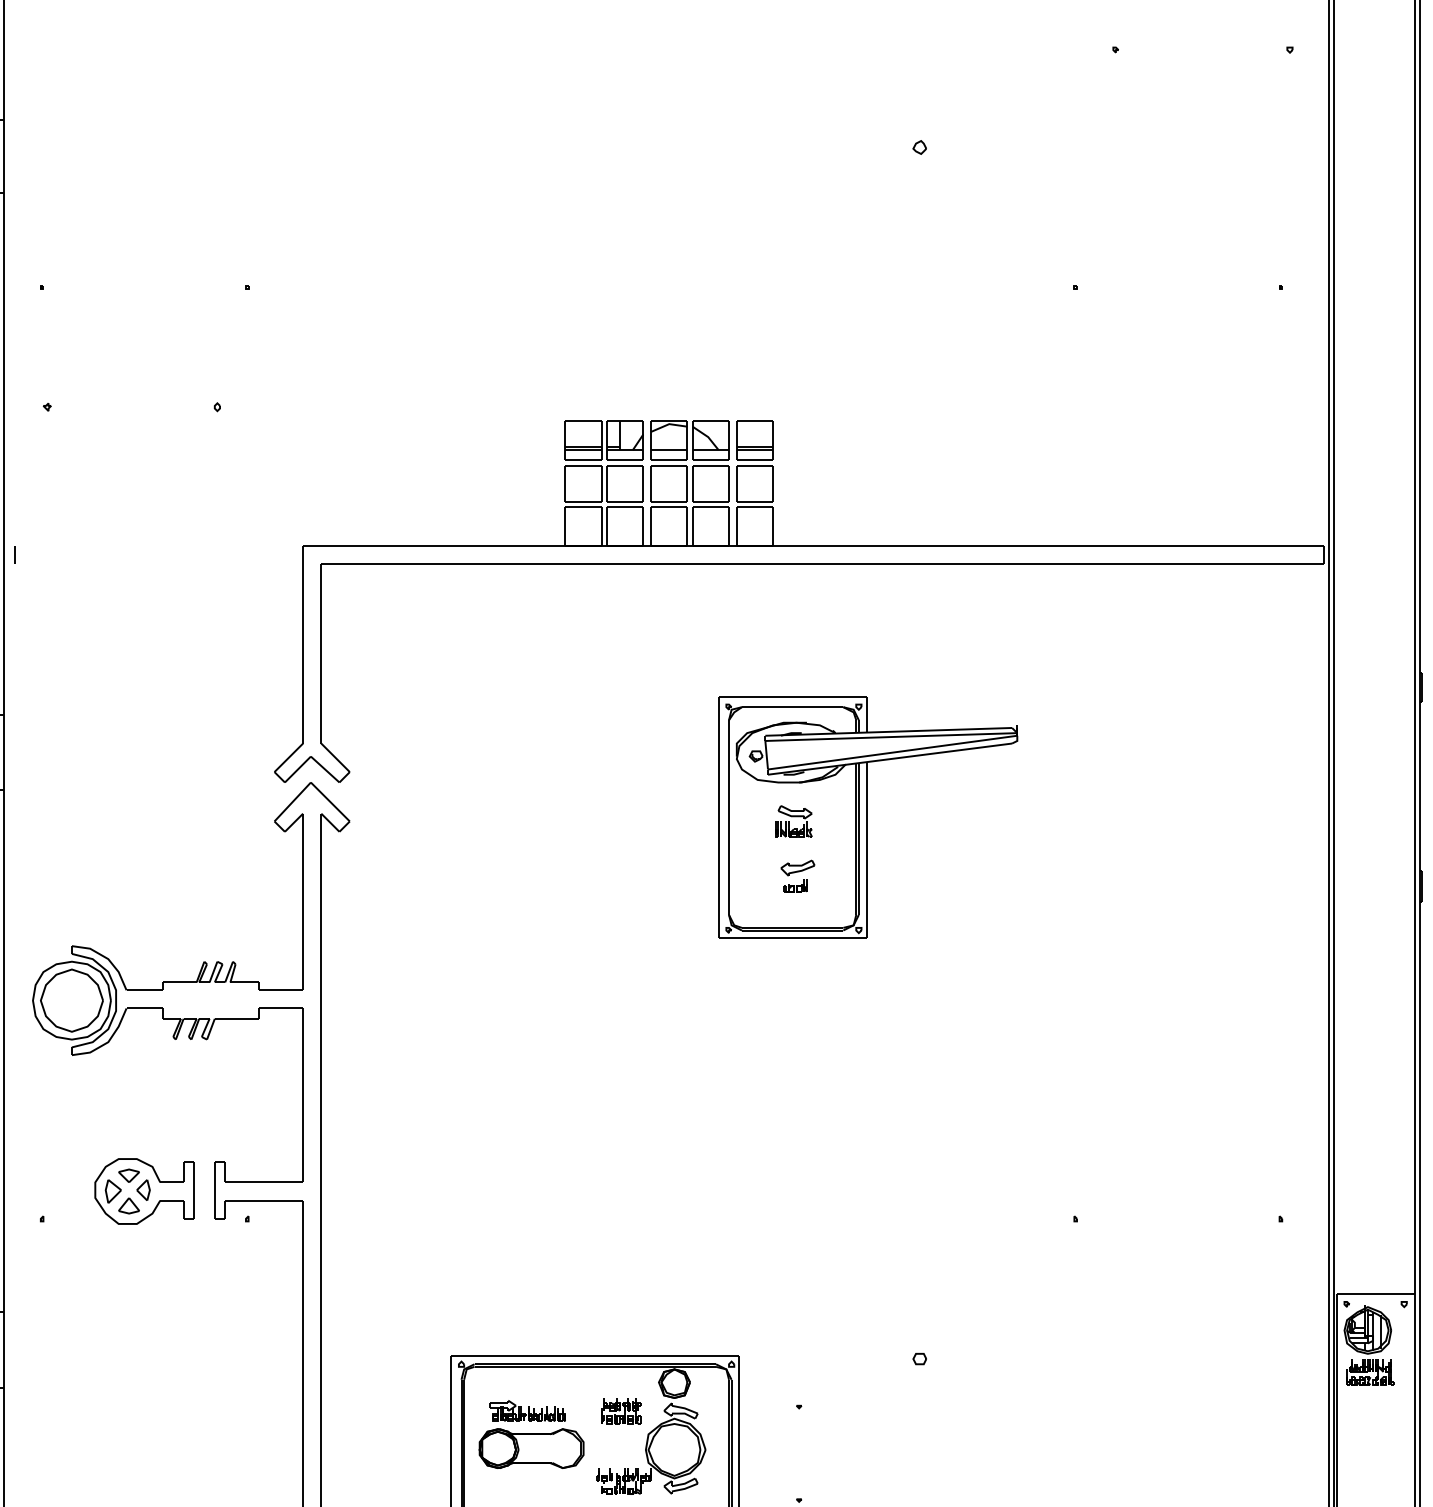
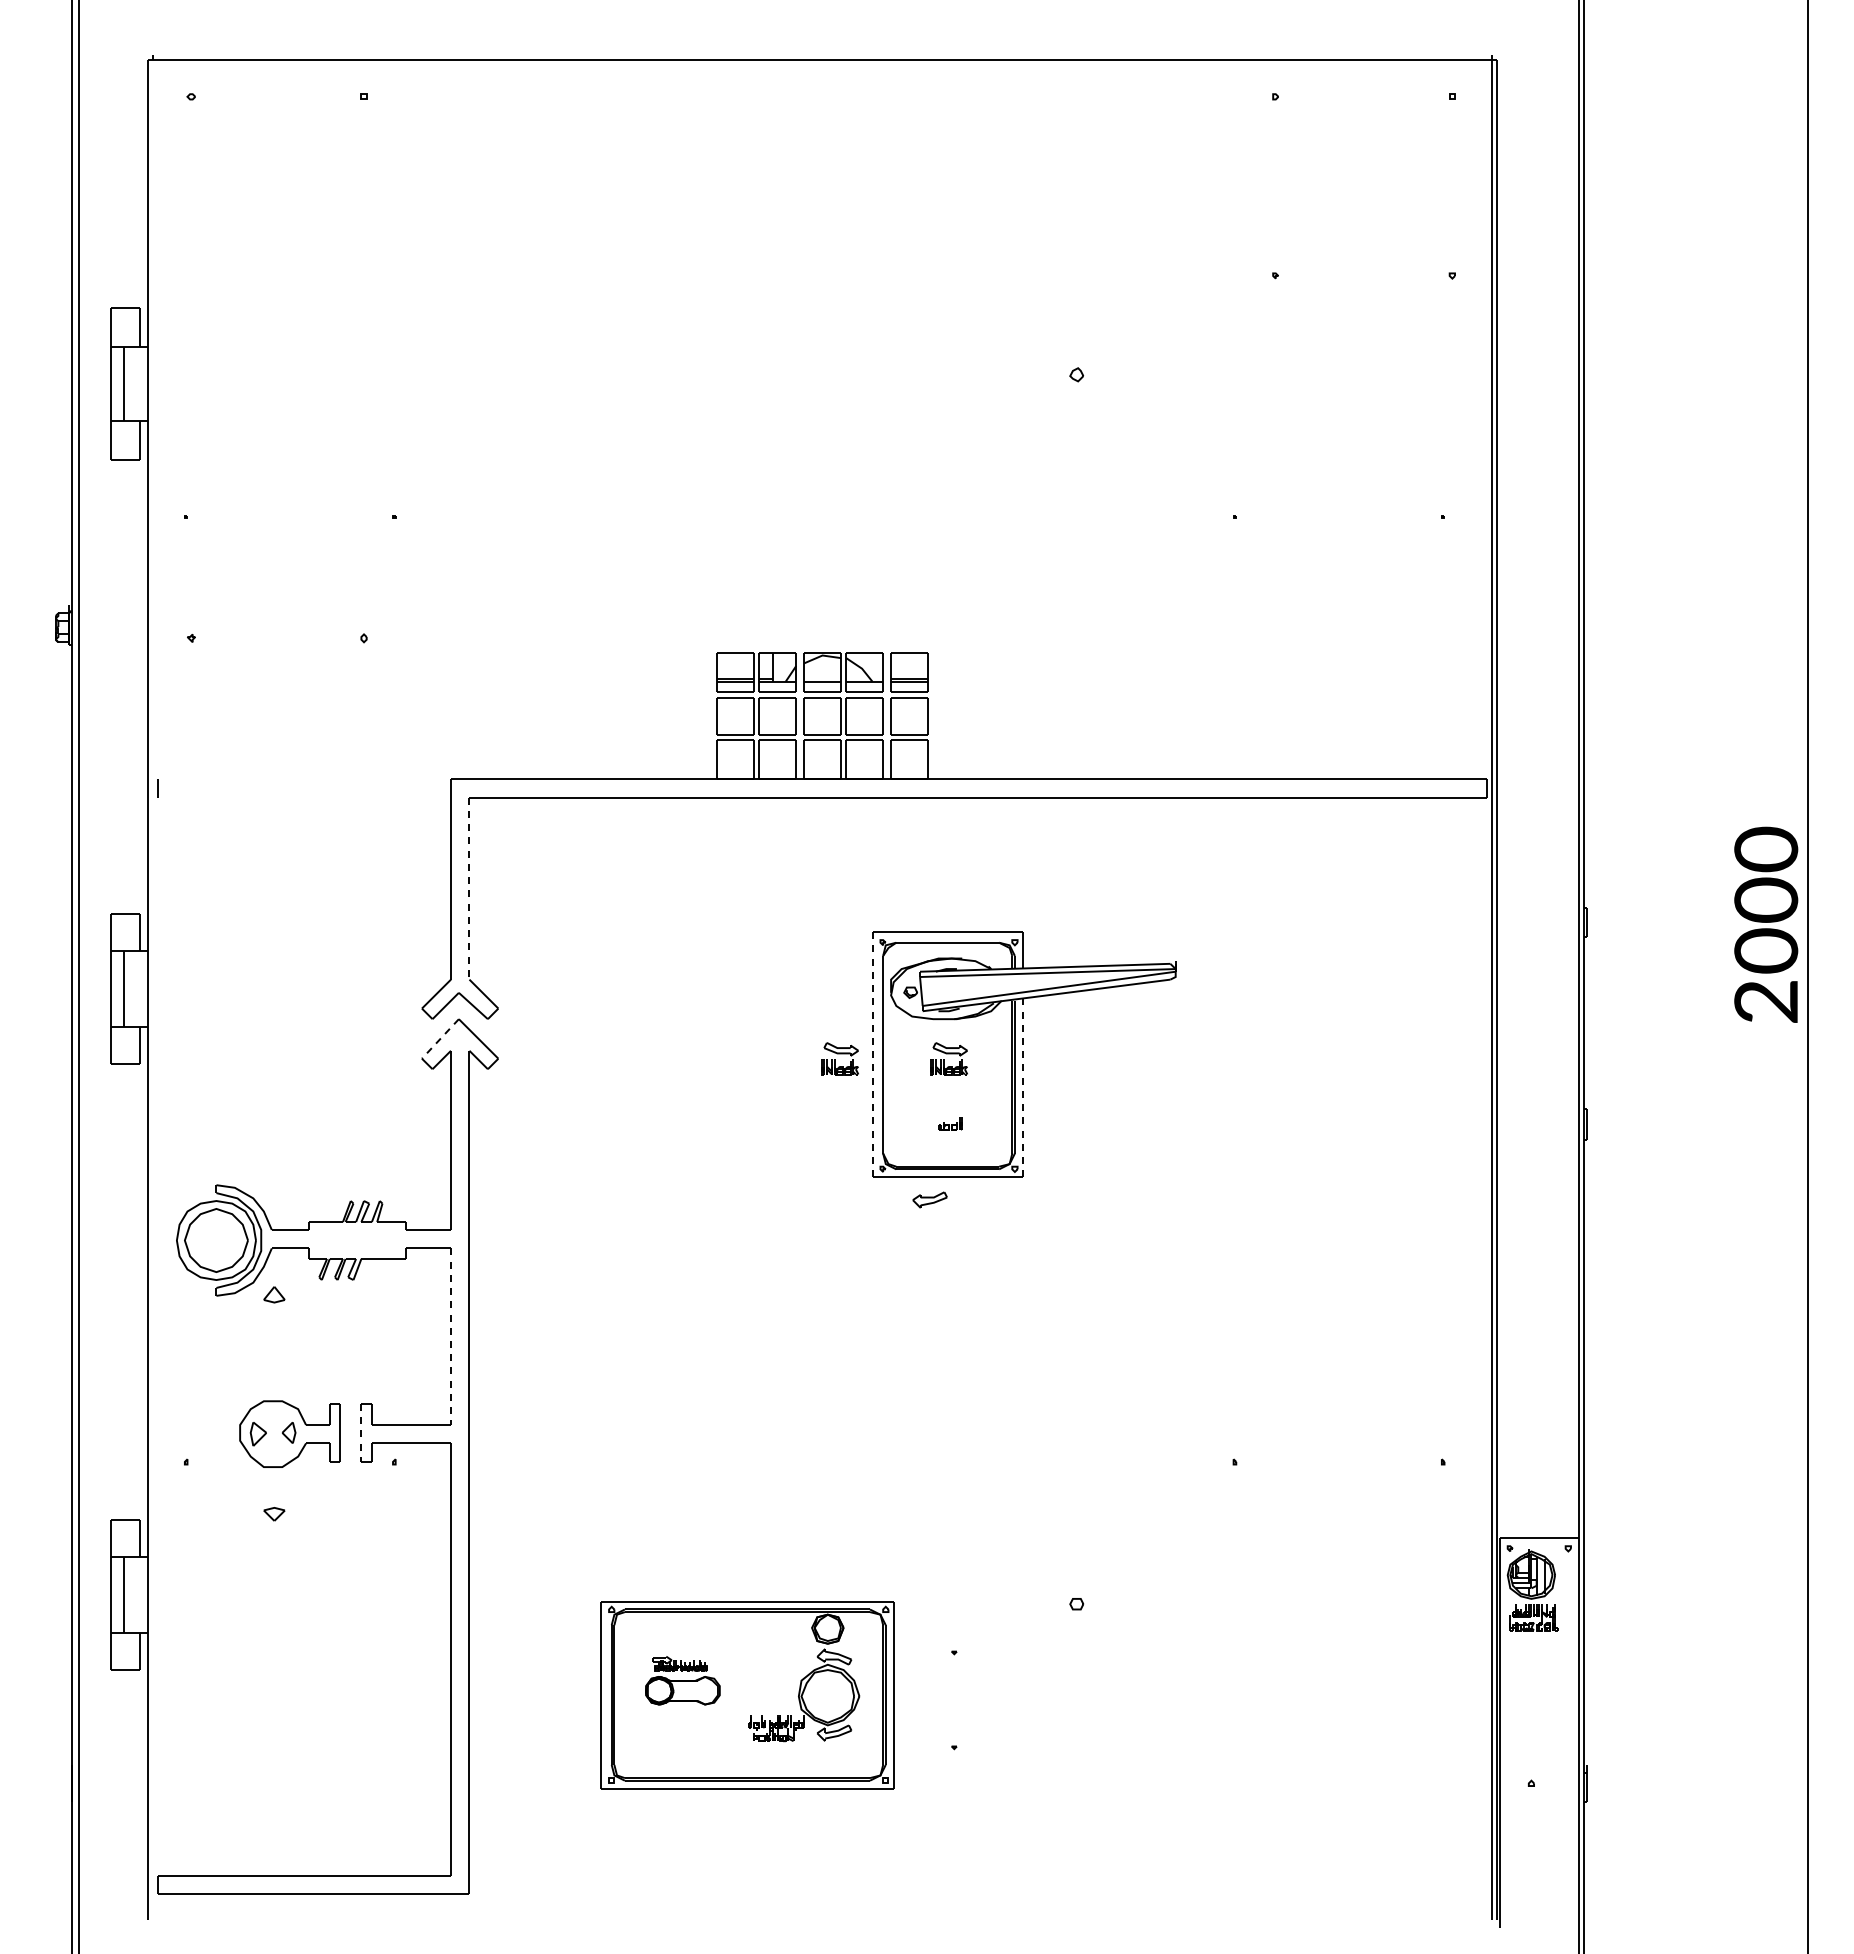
line: (321, 653) -> (469, 888), solid -> dashed
line: (292, 802) -> (440, 1039), solid -> dashed
line: (718, 817) -> (872, 1054), solid -> dashed
part: (685, 821) -> (839, 1058), added
line: (866, 849) -> (1022, 1087), solid -> dashed
part: (797, 867) -> (929, 1199), moved
line: (302, 1096) -> (450, 1337), solid -> dashed
part: (129, 1176) -> (274, 1514), moved
line: (214, 1190) -> (361, 1433), solid -> dashed
part: (129, 1205) -> (274, 1294), moved
part: (620, 1411) -> (773, 1657), removed
part: (531, 1434) -> (682, 1680), size x0.7

